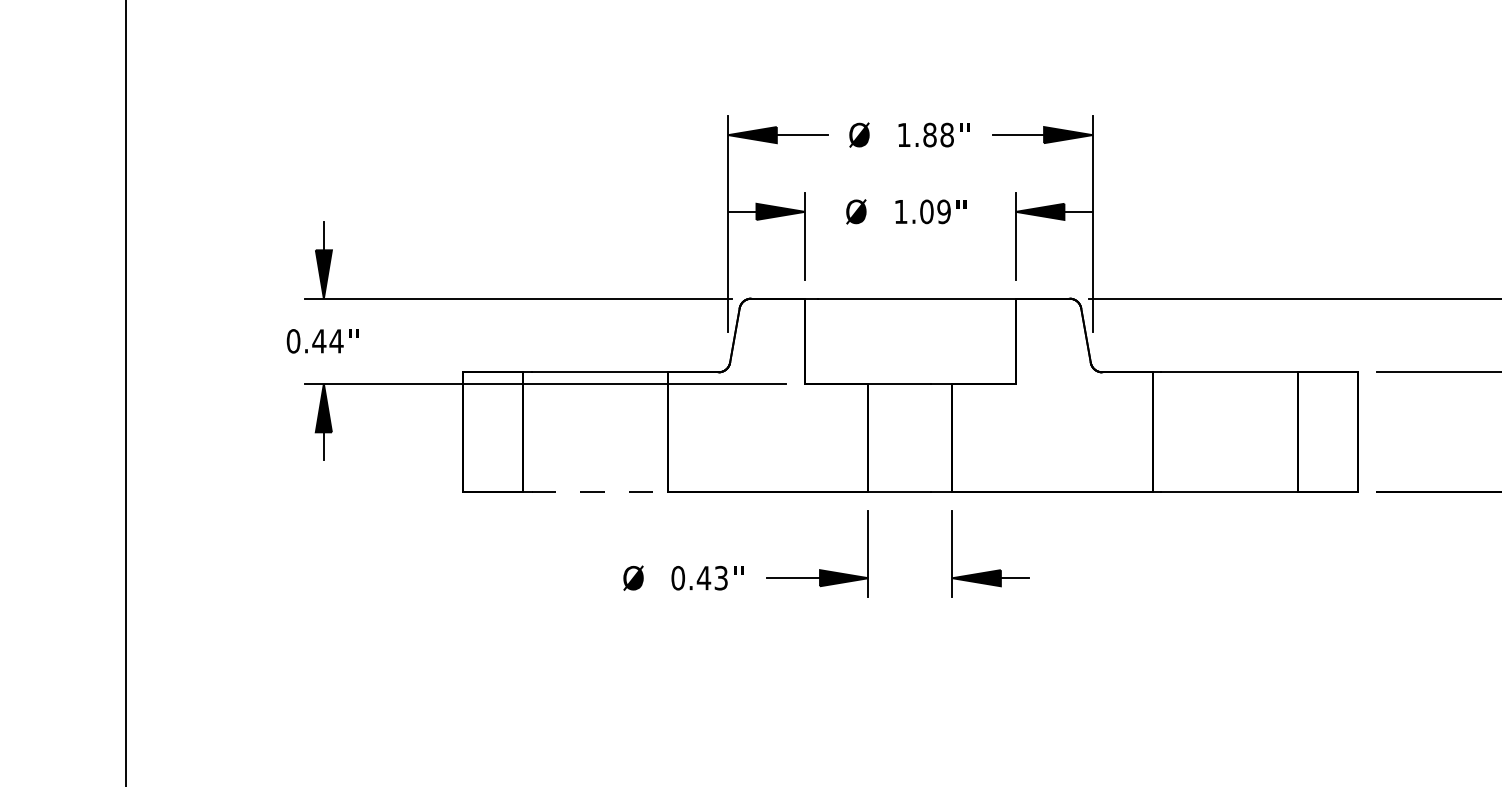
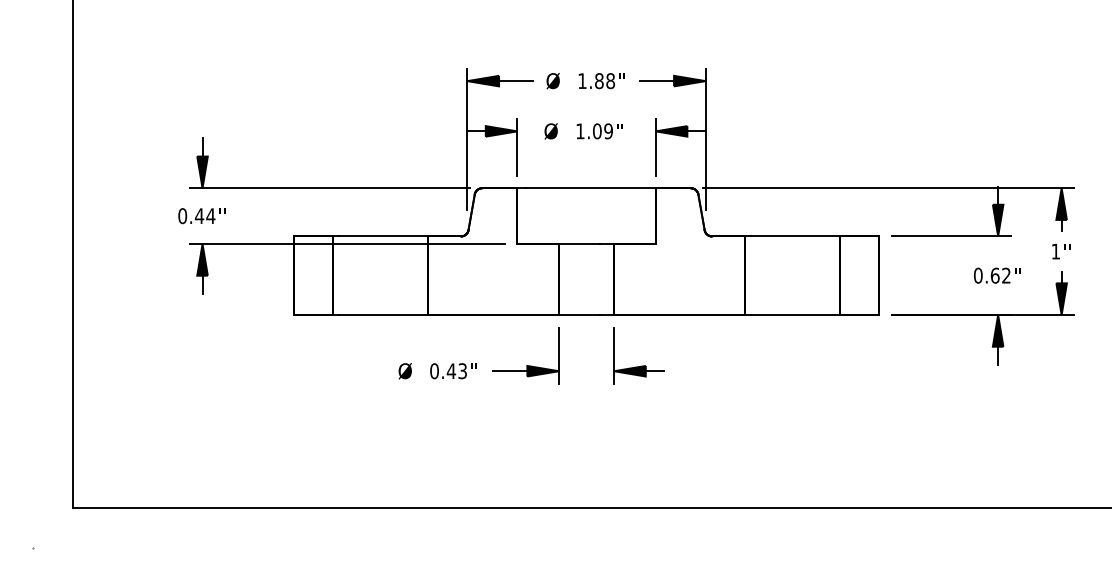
line: (600, 493) -> (383, 315), dashed -> solid

